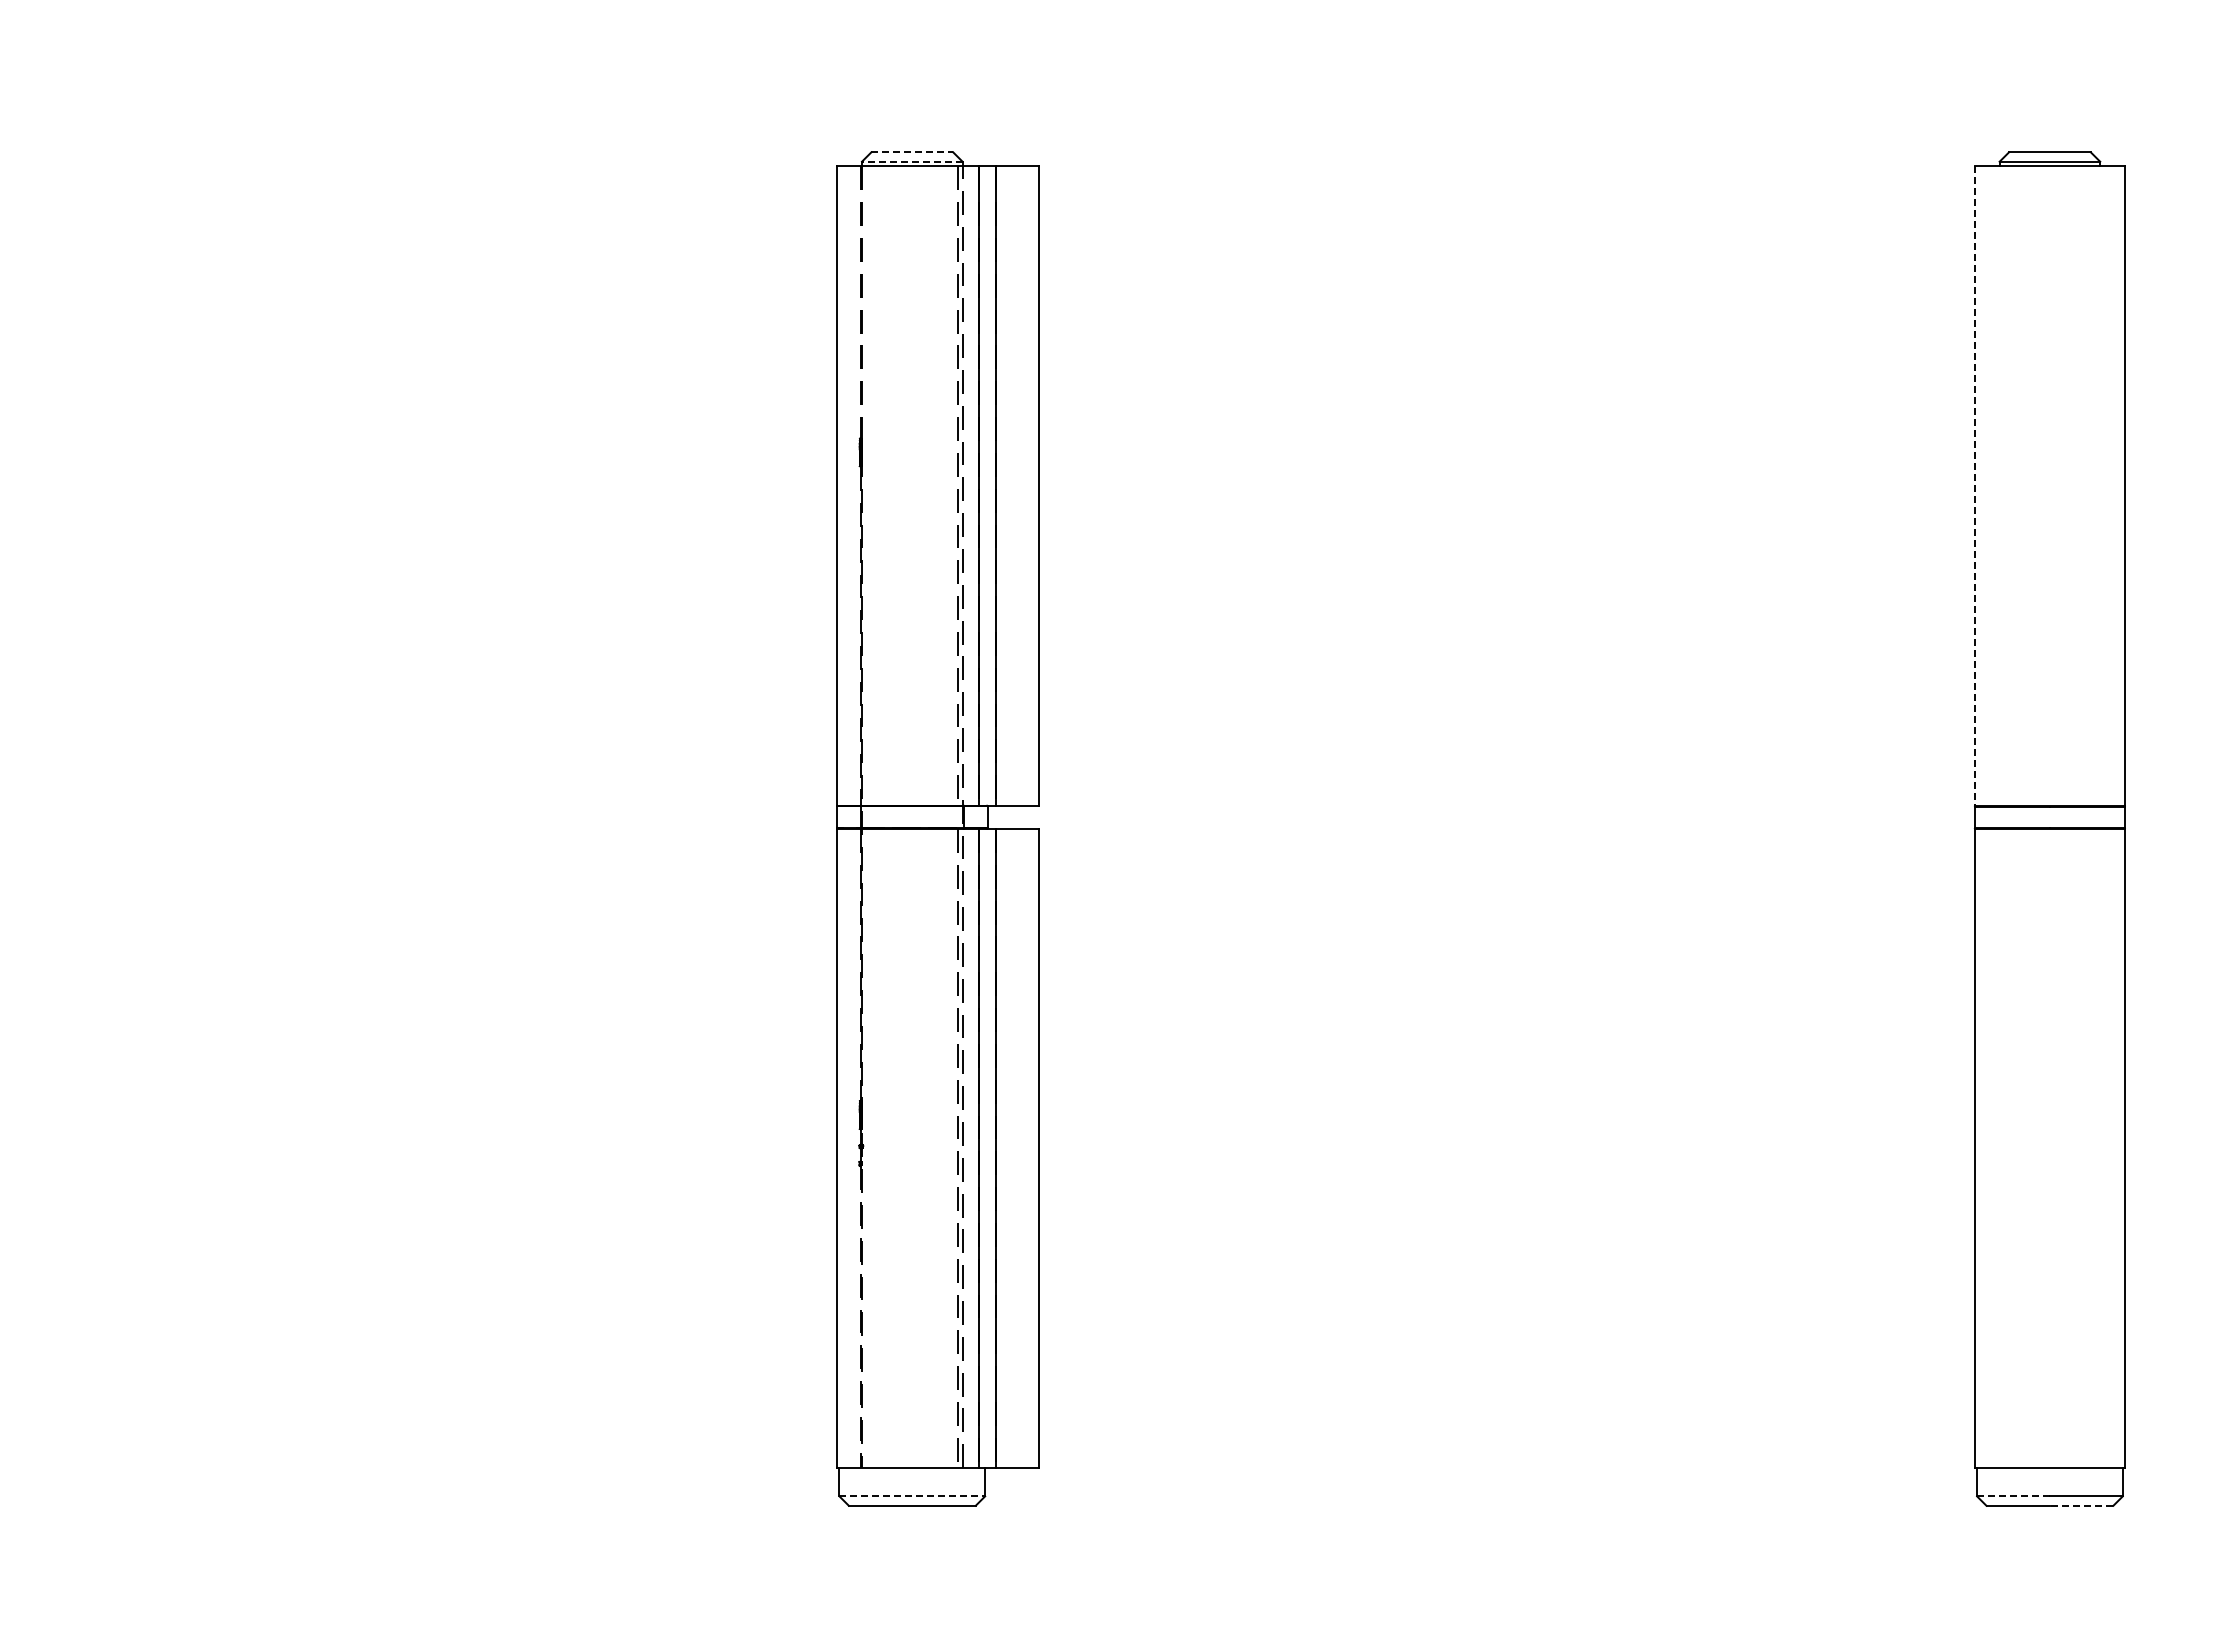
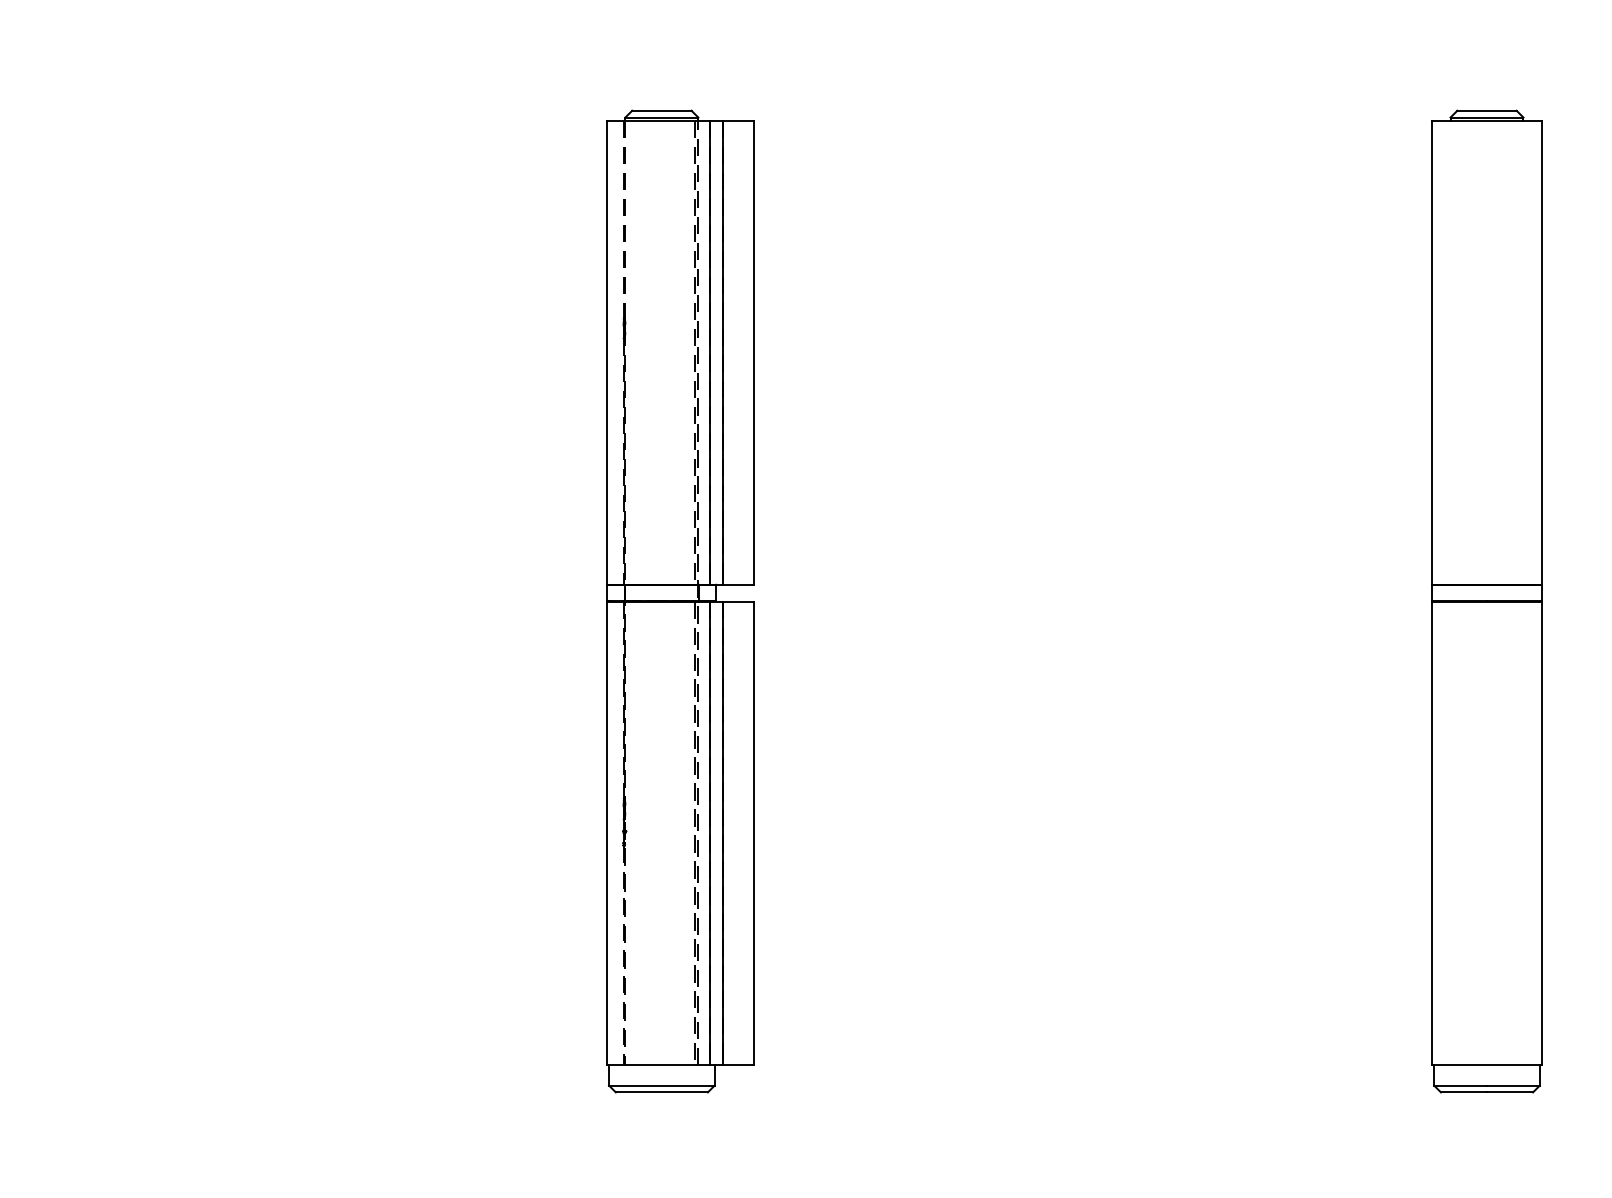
line: (912, 152) -> (662, 110), dashed -> solid
line: (911, 161) -> (661, 117), dashed -> solid
line: (1974, 486) -> (1432, 353), dashed -> solid
line: (912, 1496) -> (662, 1085), dashed -> solid
line: (2014, 1496) -> (1461, 1085), dashed -> solid
line: (2081, 1505) -> (1509, 1092), dashed -> solid

